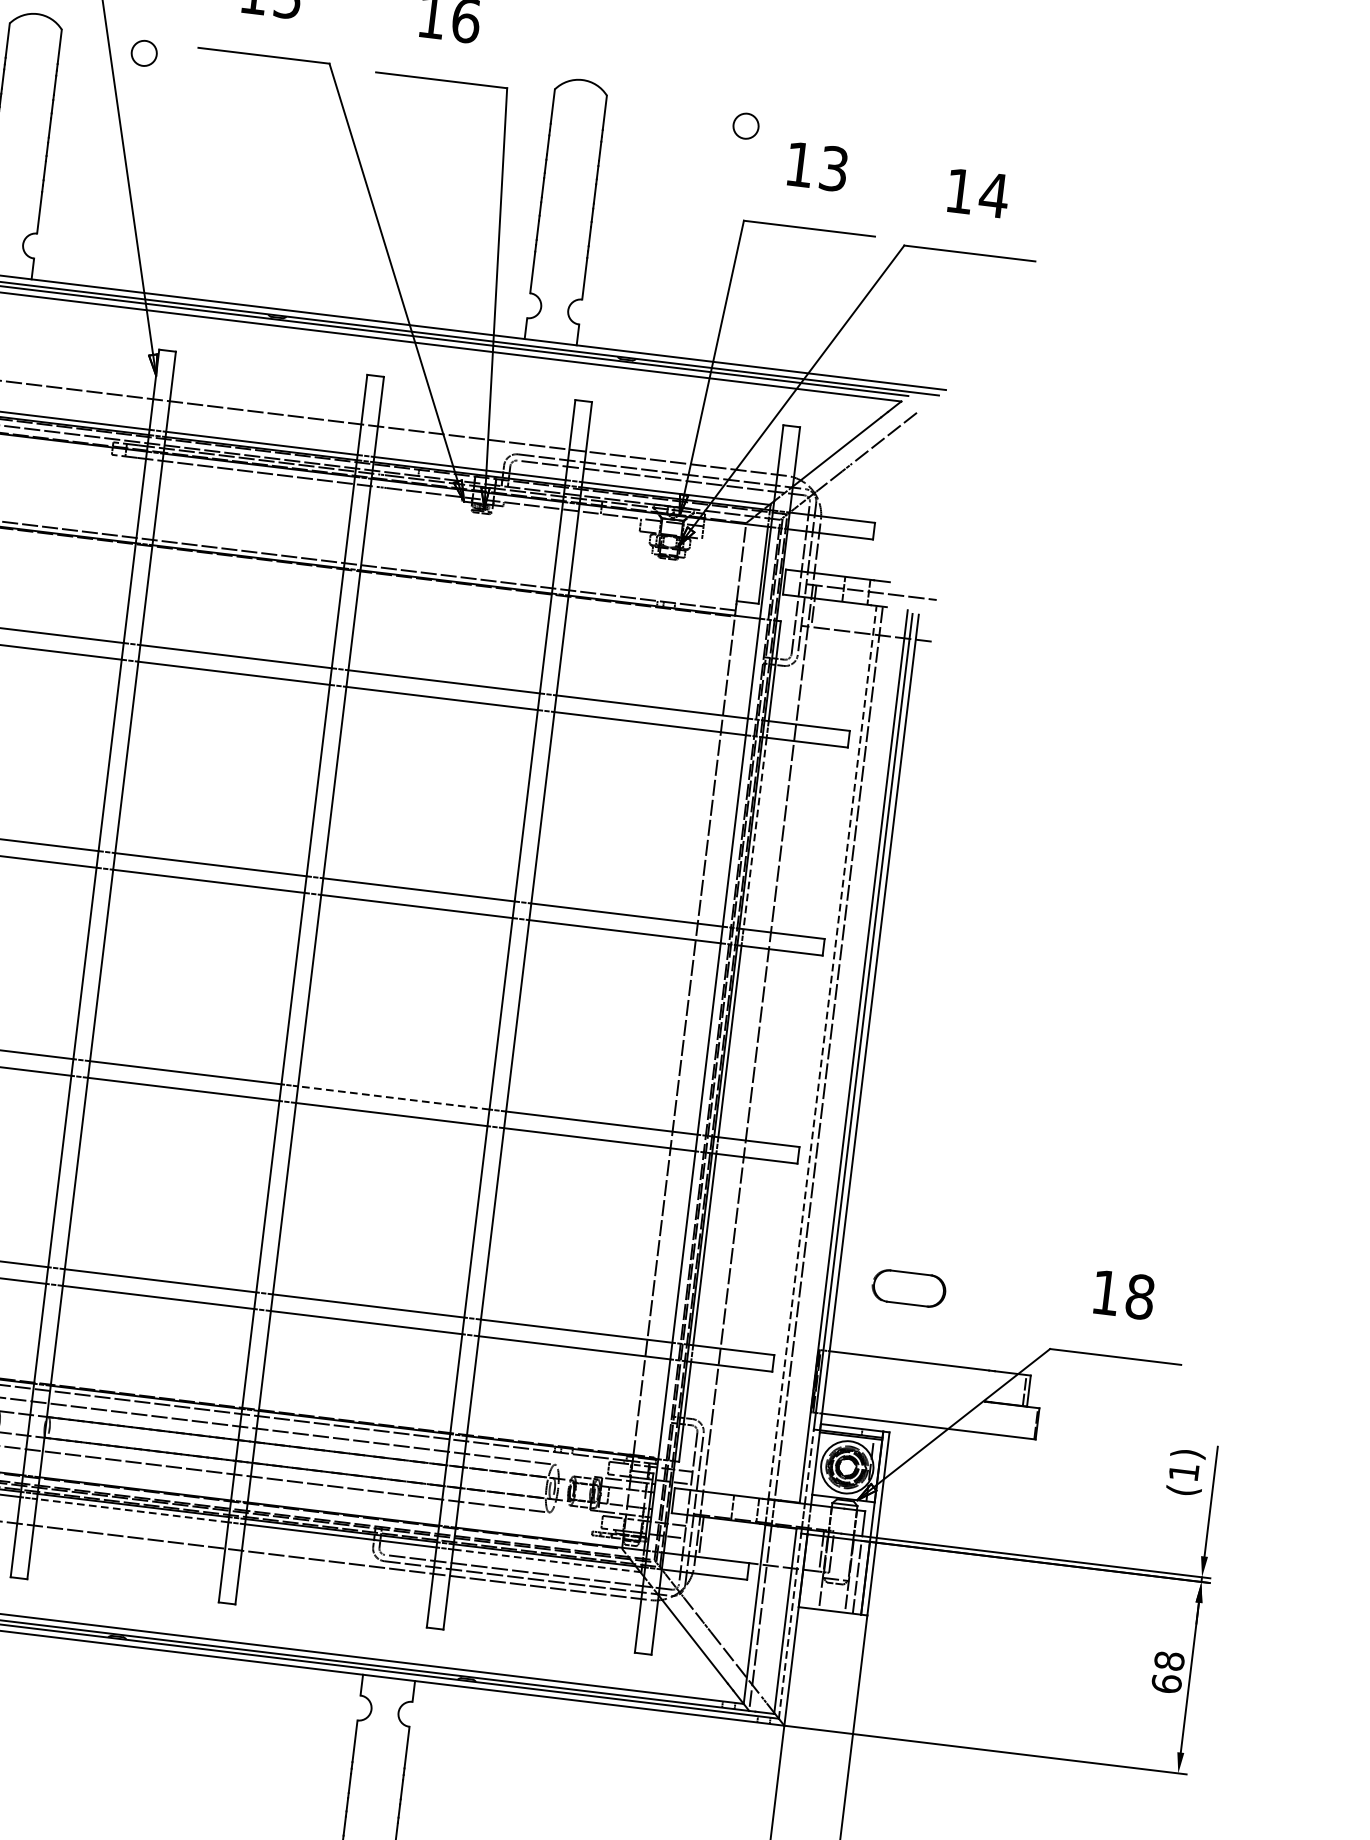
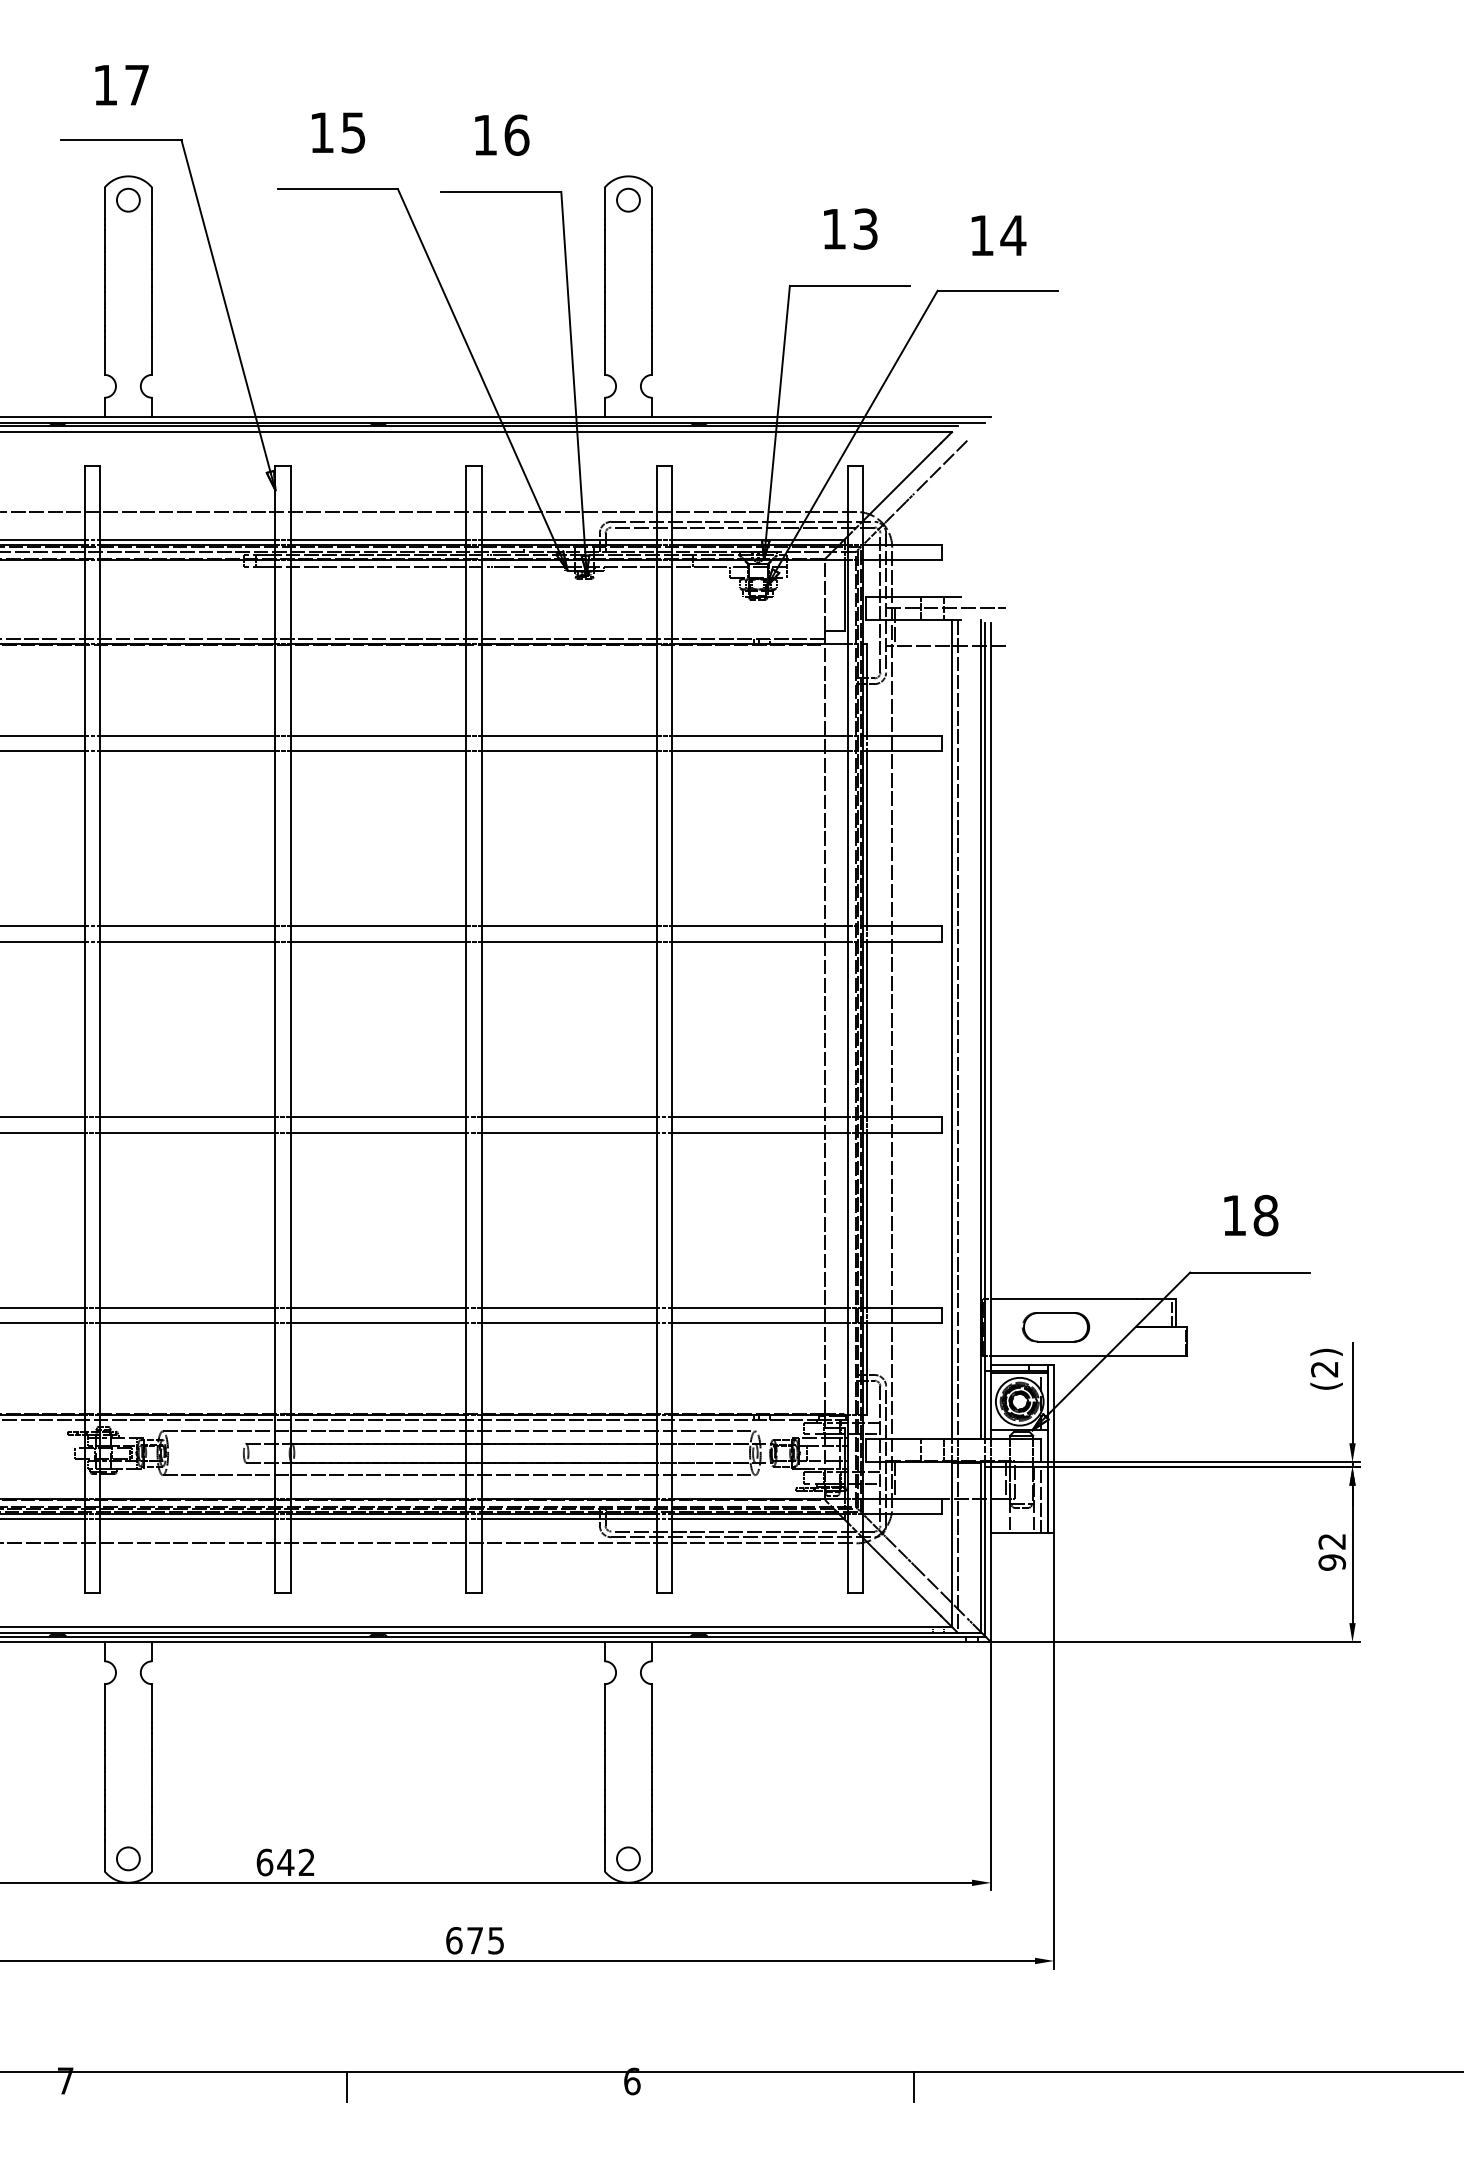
circle: (144, 52) -> (128, 199), moved
circle: (746, 125) -> (628, 199), moved
line: (755, 833) -> (867, 838), dashed -> solid
line: (822, 1052) -> (951, 1029), dashed -> solid
line: (393, 1098) -> (569, 1117), dashed -> solid
part: (908, 1288) -> (1055, 1327), moved
line: (809, 1465) -> (985, 1404), dashed -> solid
text: (1183, 1472) -> (1324, 1369), (1) -> (2)
line: (132, 1511) -> (378, 1519), dashed -> solid
line: (546, 1561) -> (758, 1519), dashed -> solid
line: (790, 1626) -> (985, 1551), dashed -> solid
text: (1168, 1671) -> (1332, 1551), 68 -> 92

